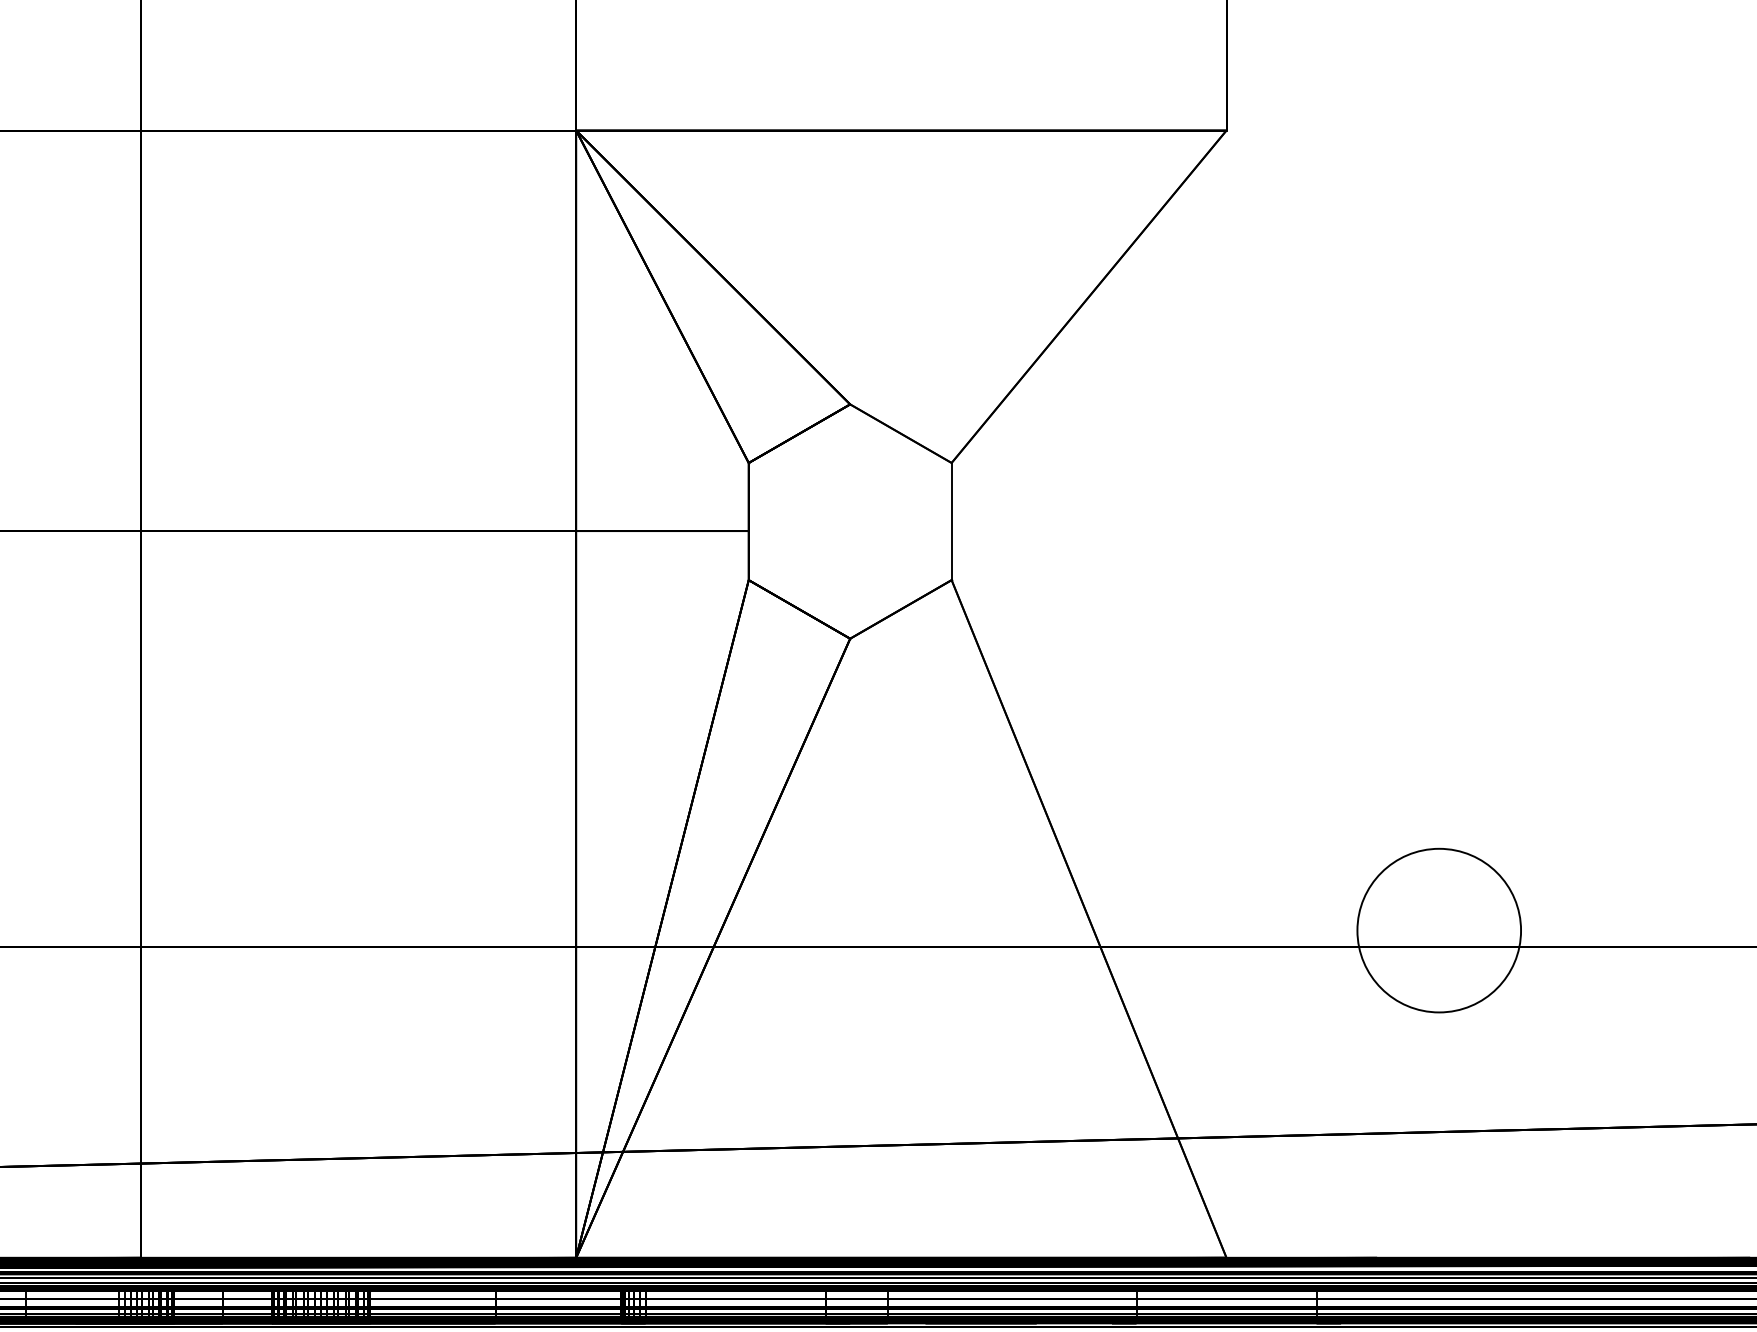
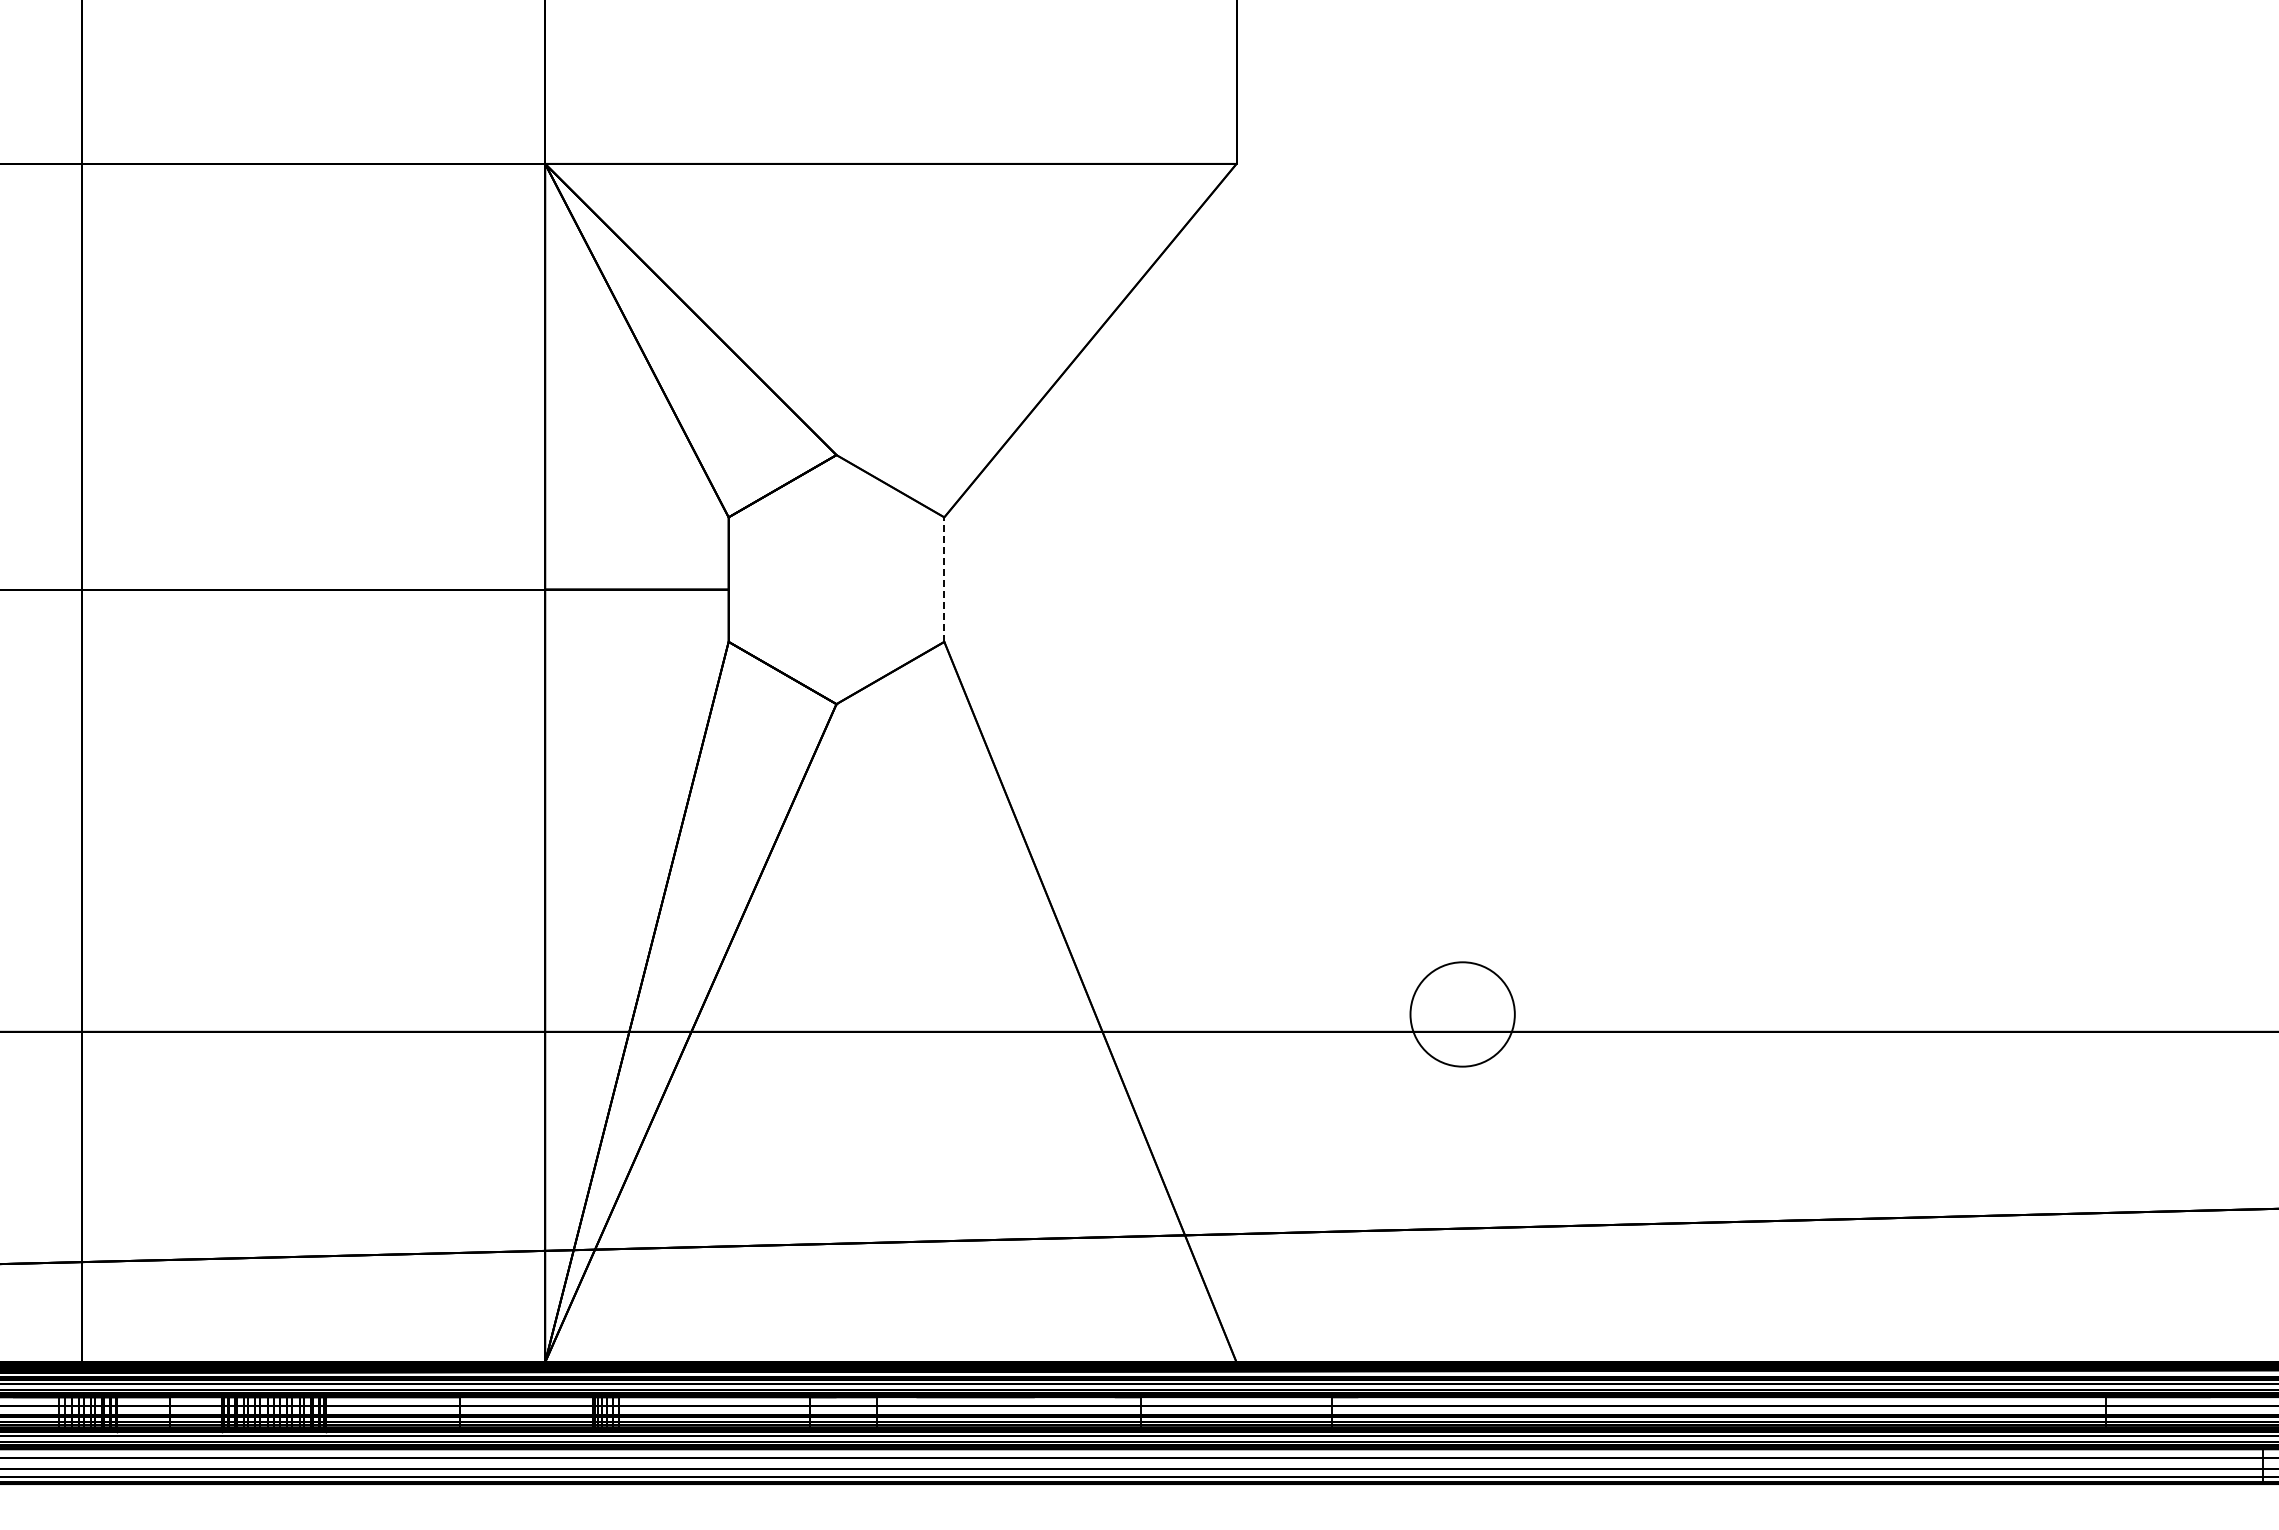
line: (951, 521) -> (944, 579), solid -> dashed
circle: (1439, 930) -> (1462, 1014), size x0.6

